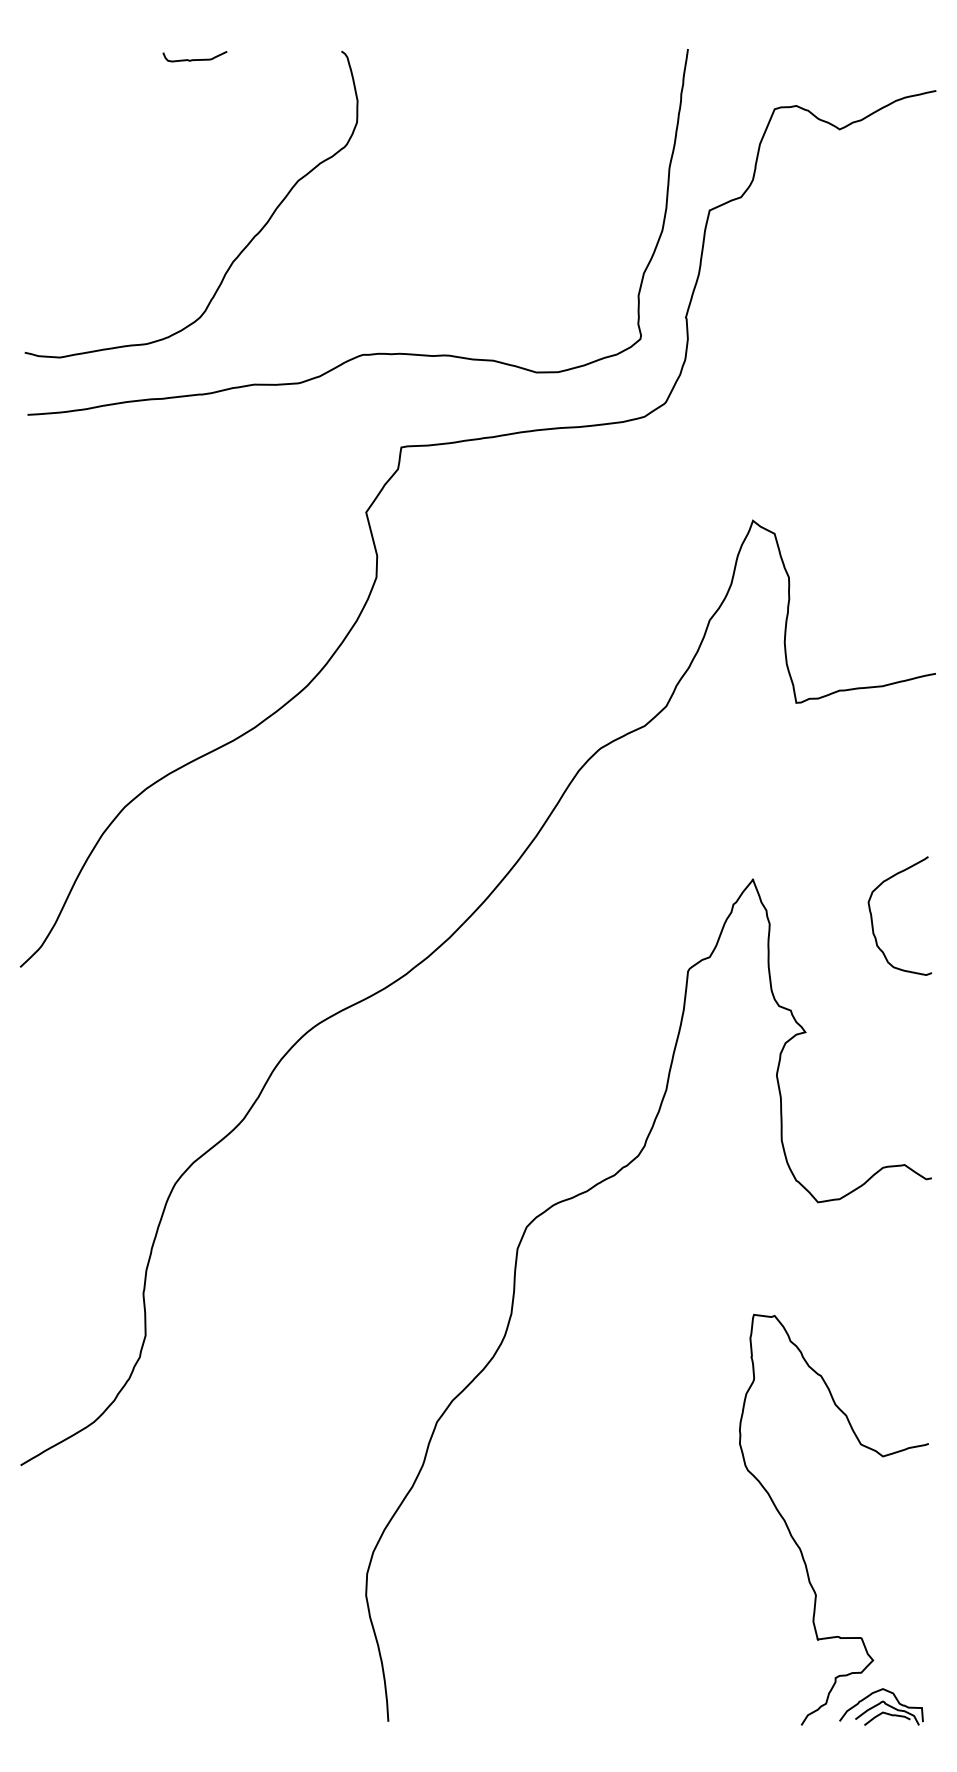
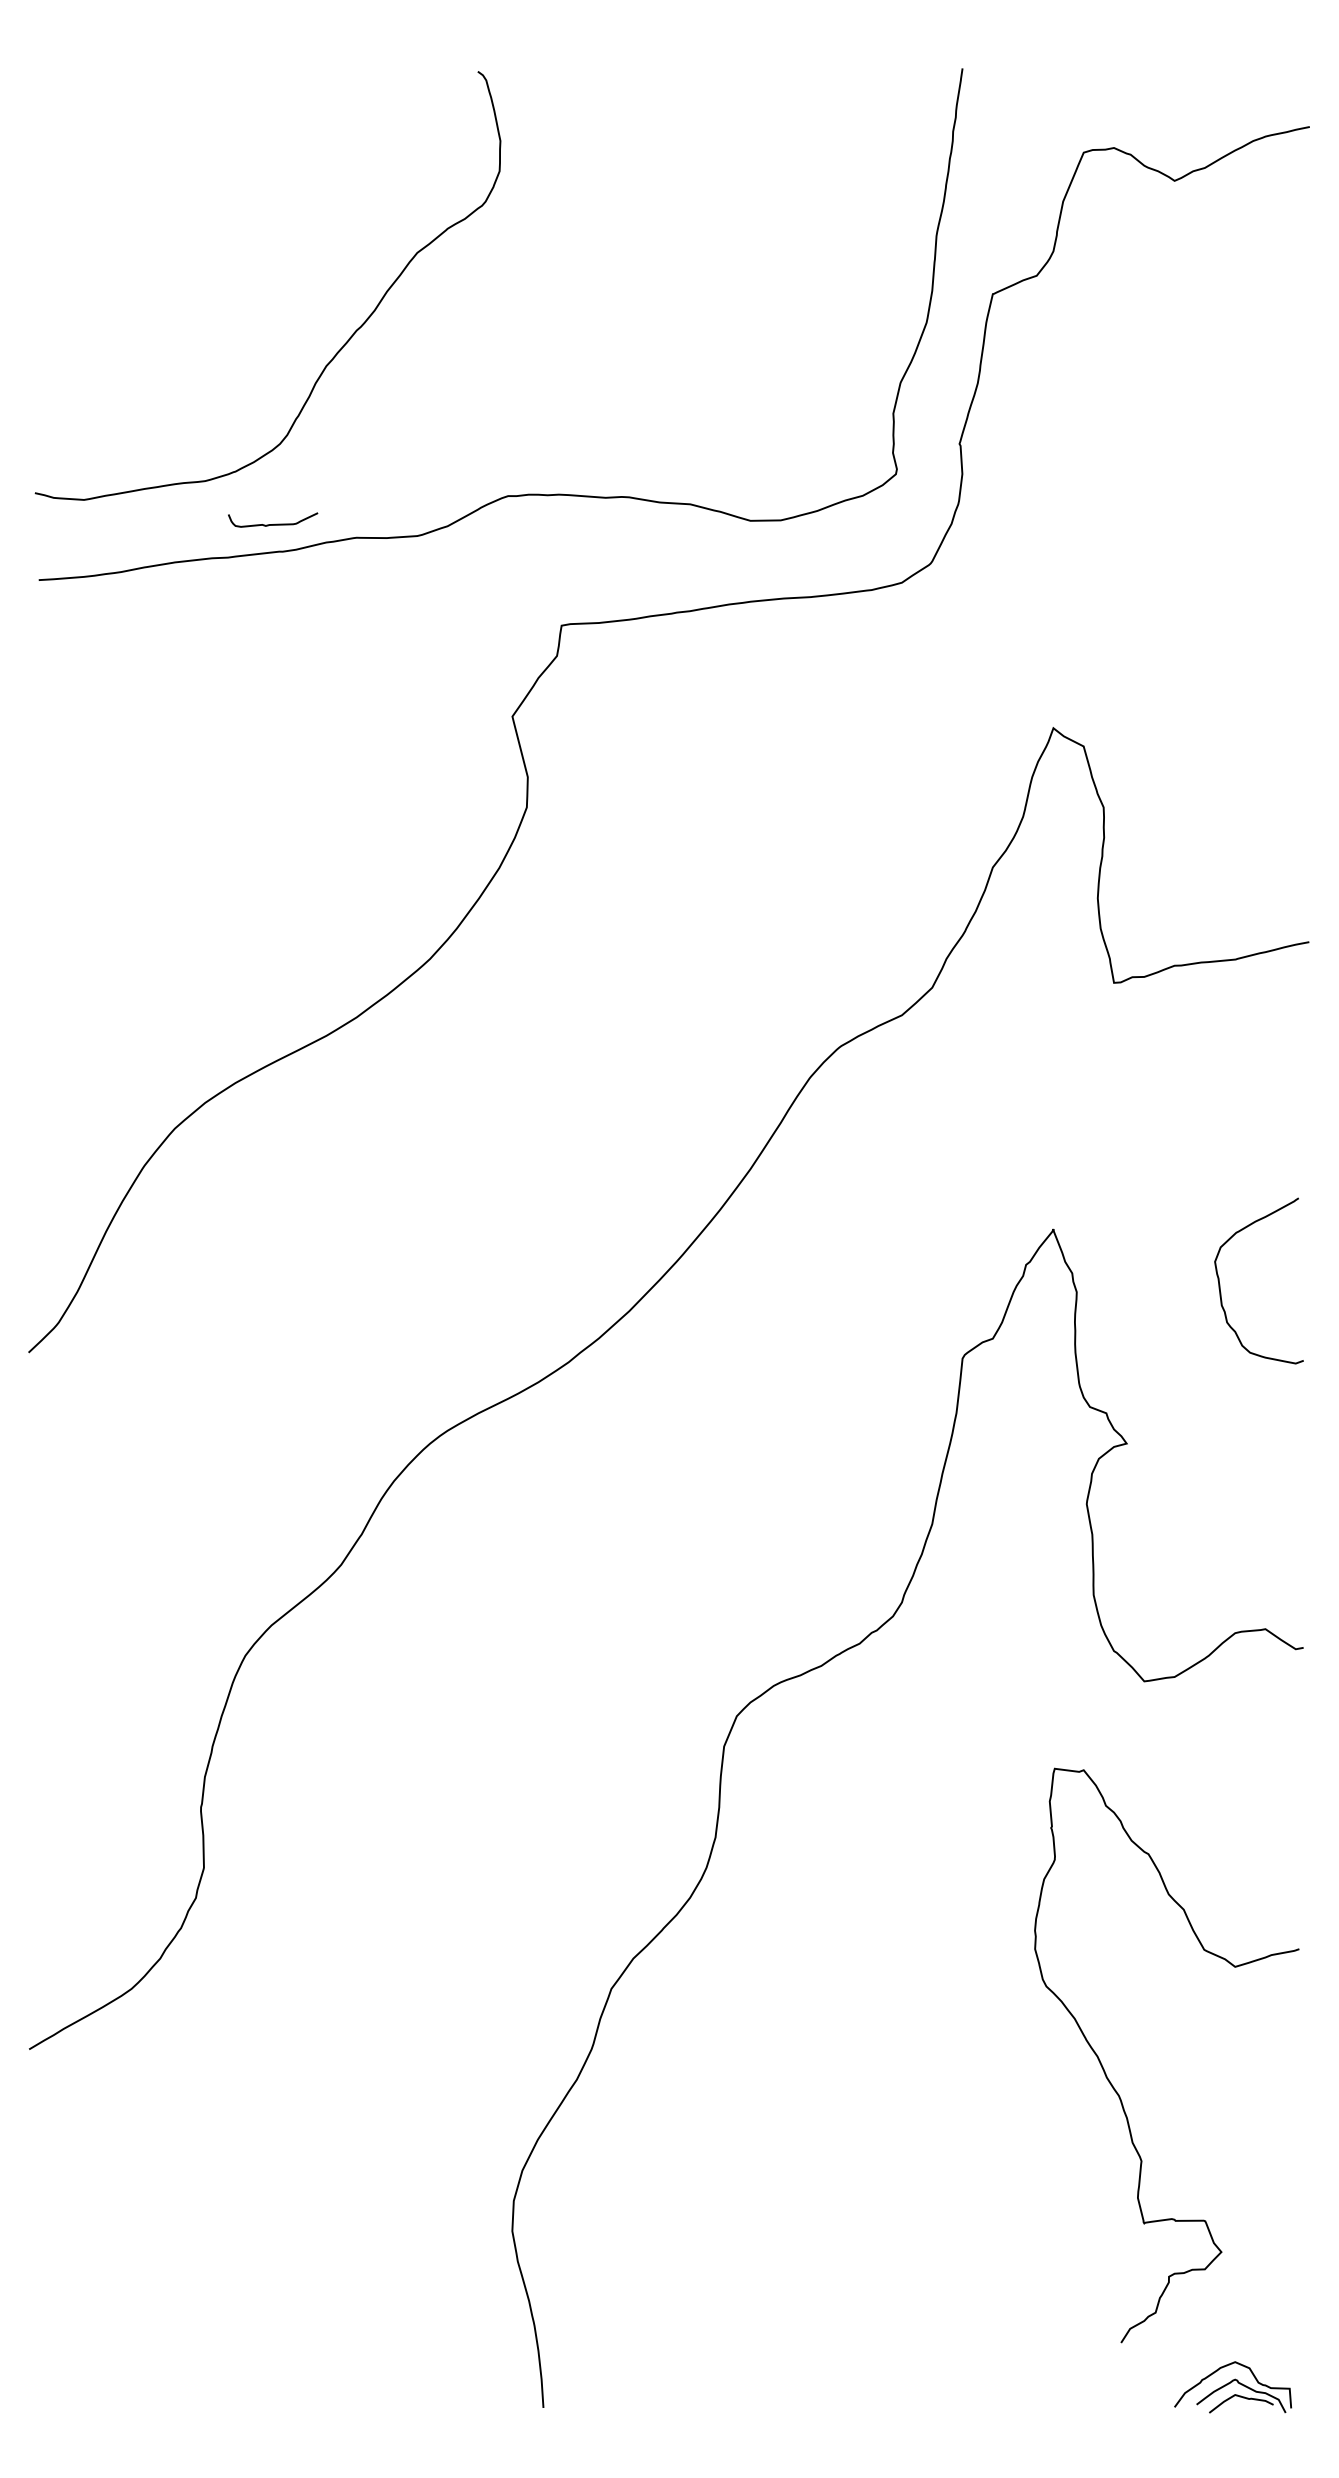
curve: (196, 59) -> (275, 523), moved
curve: (798, 1545) -> (1117, 2091), moved

